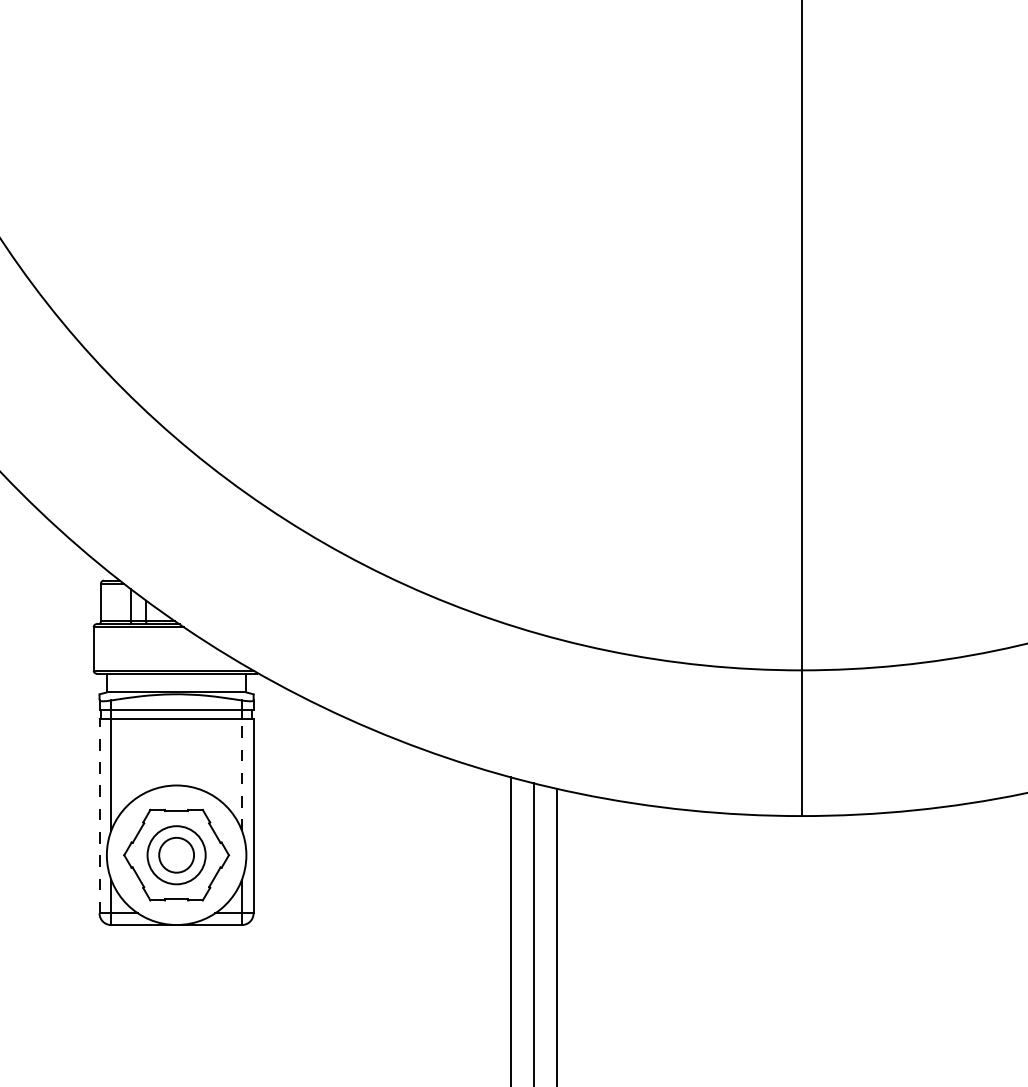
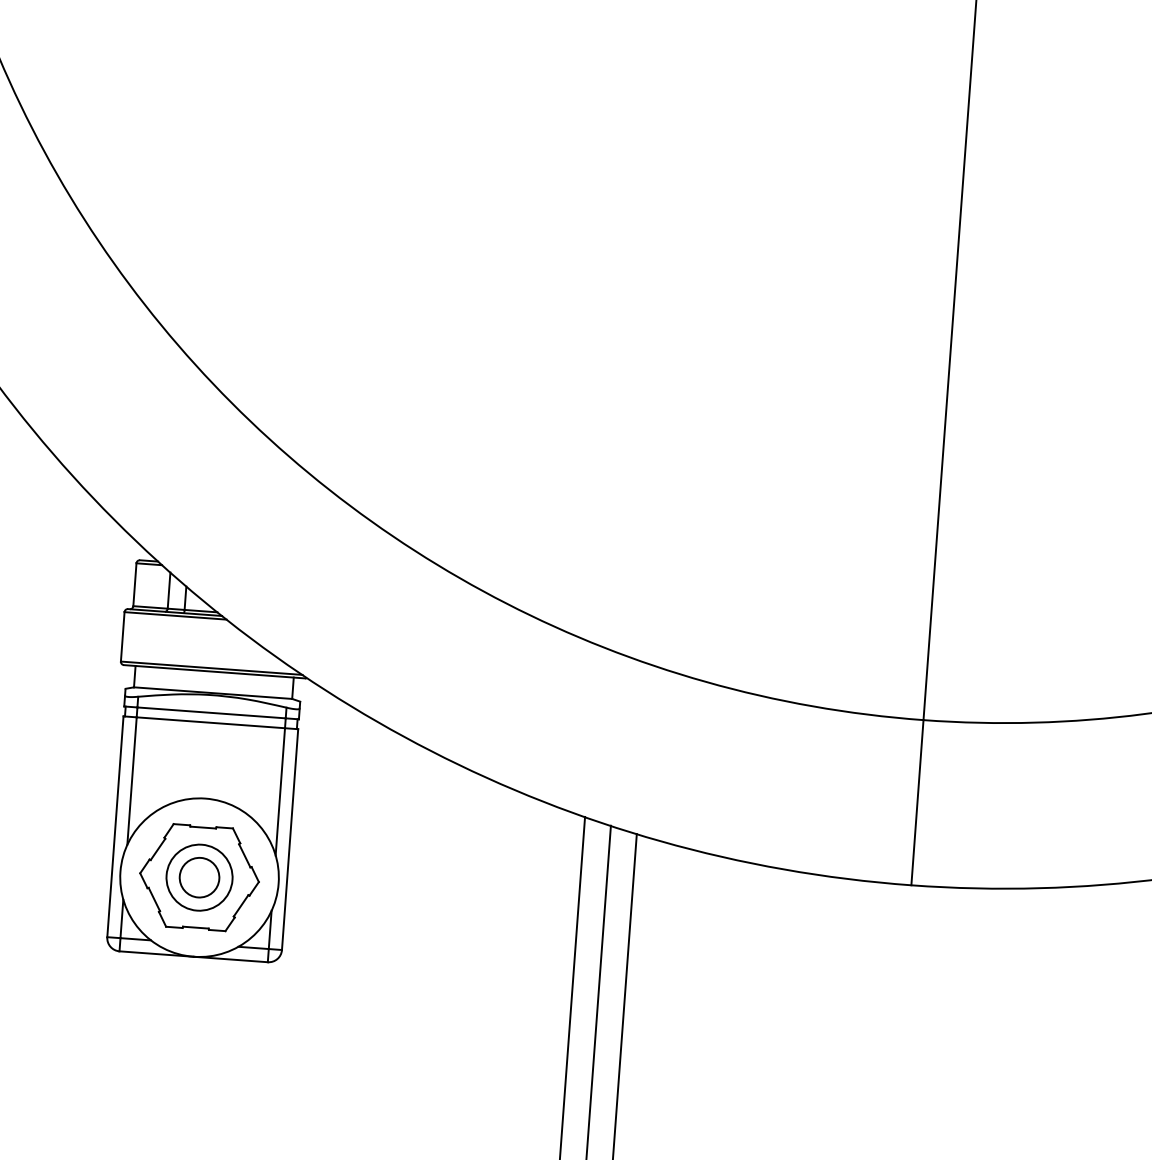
line: (241, 774) -> (279, 791), dashed -> solid
line: (99, 815) -> (115, 826), dashed -> solid

